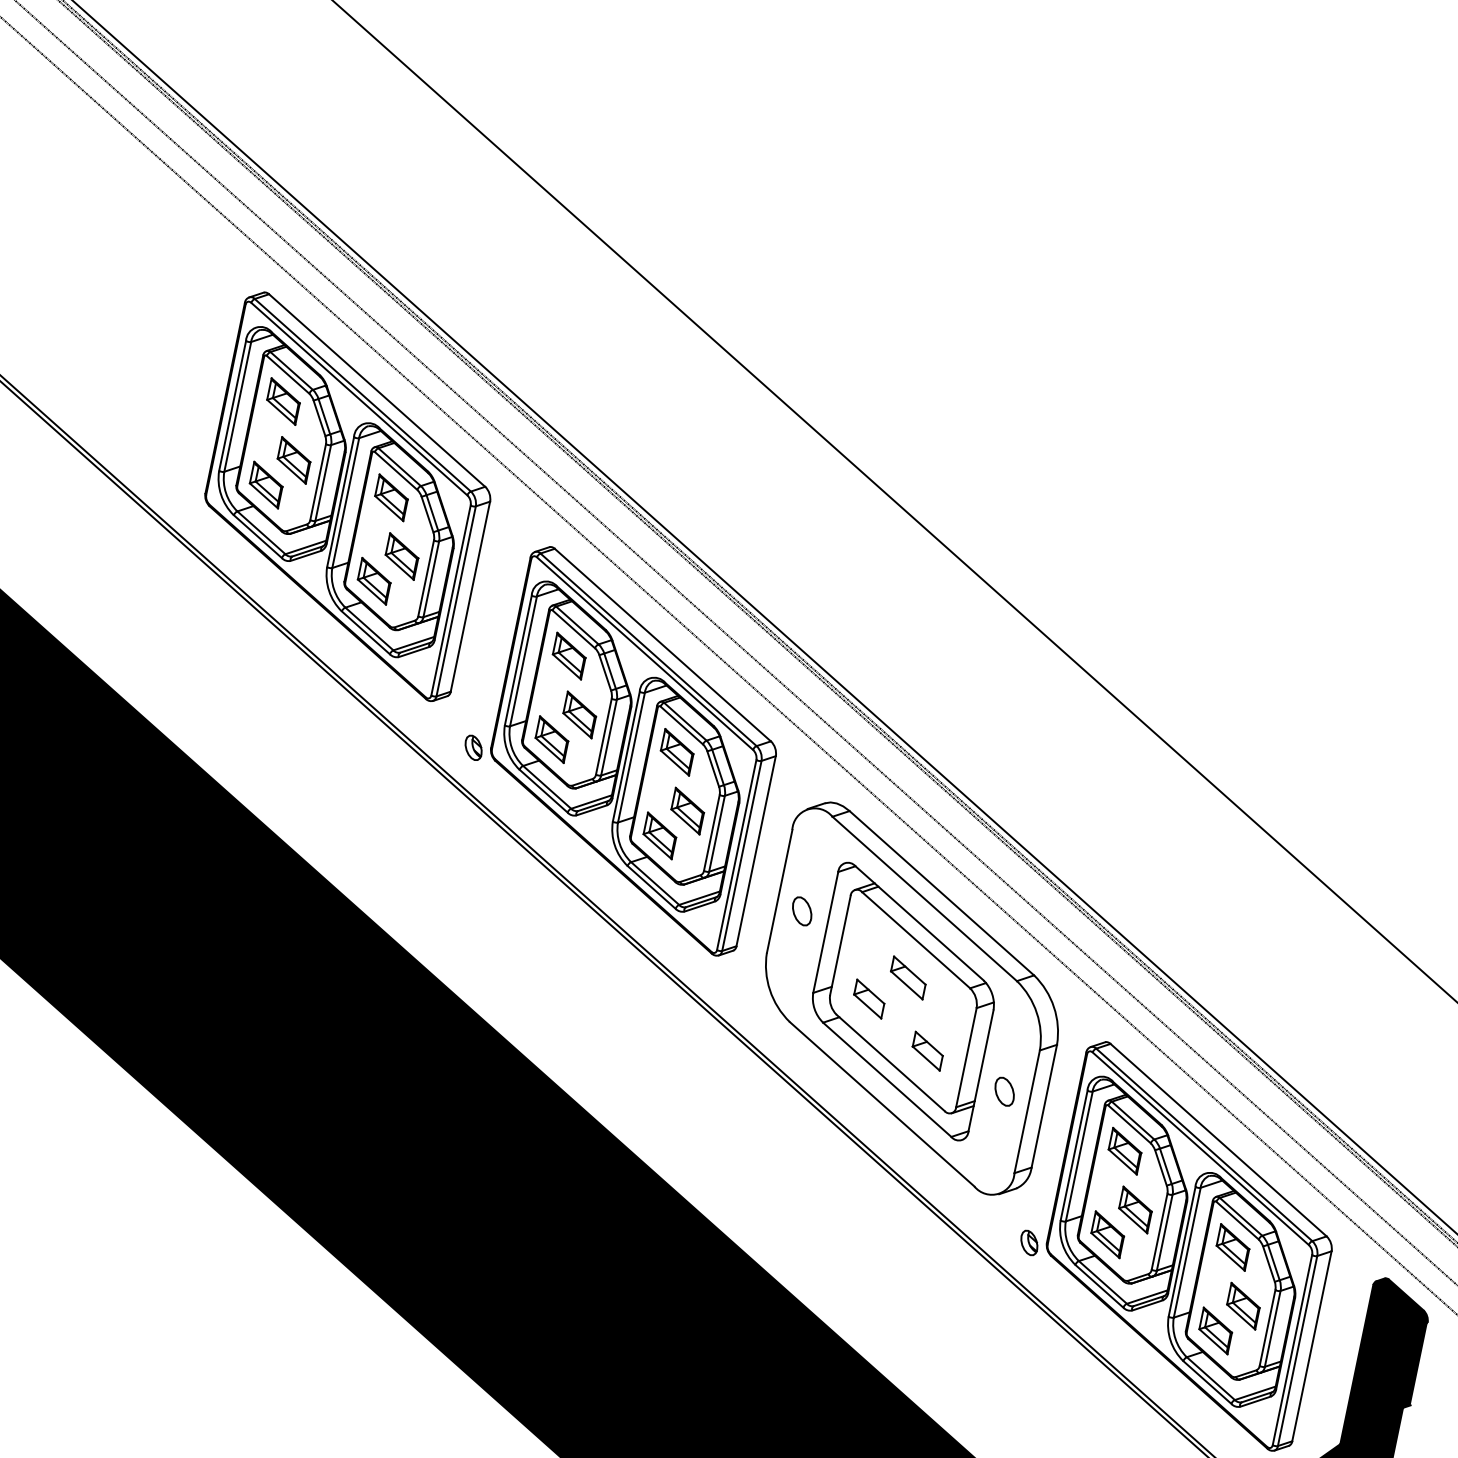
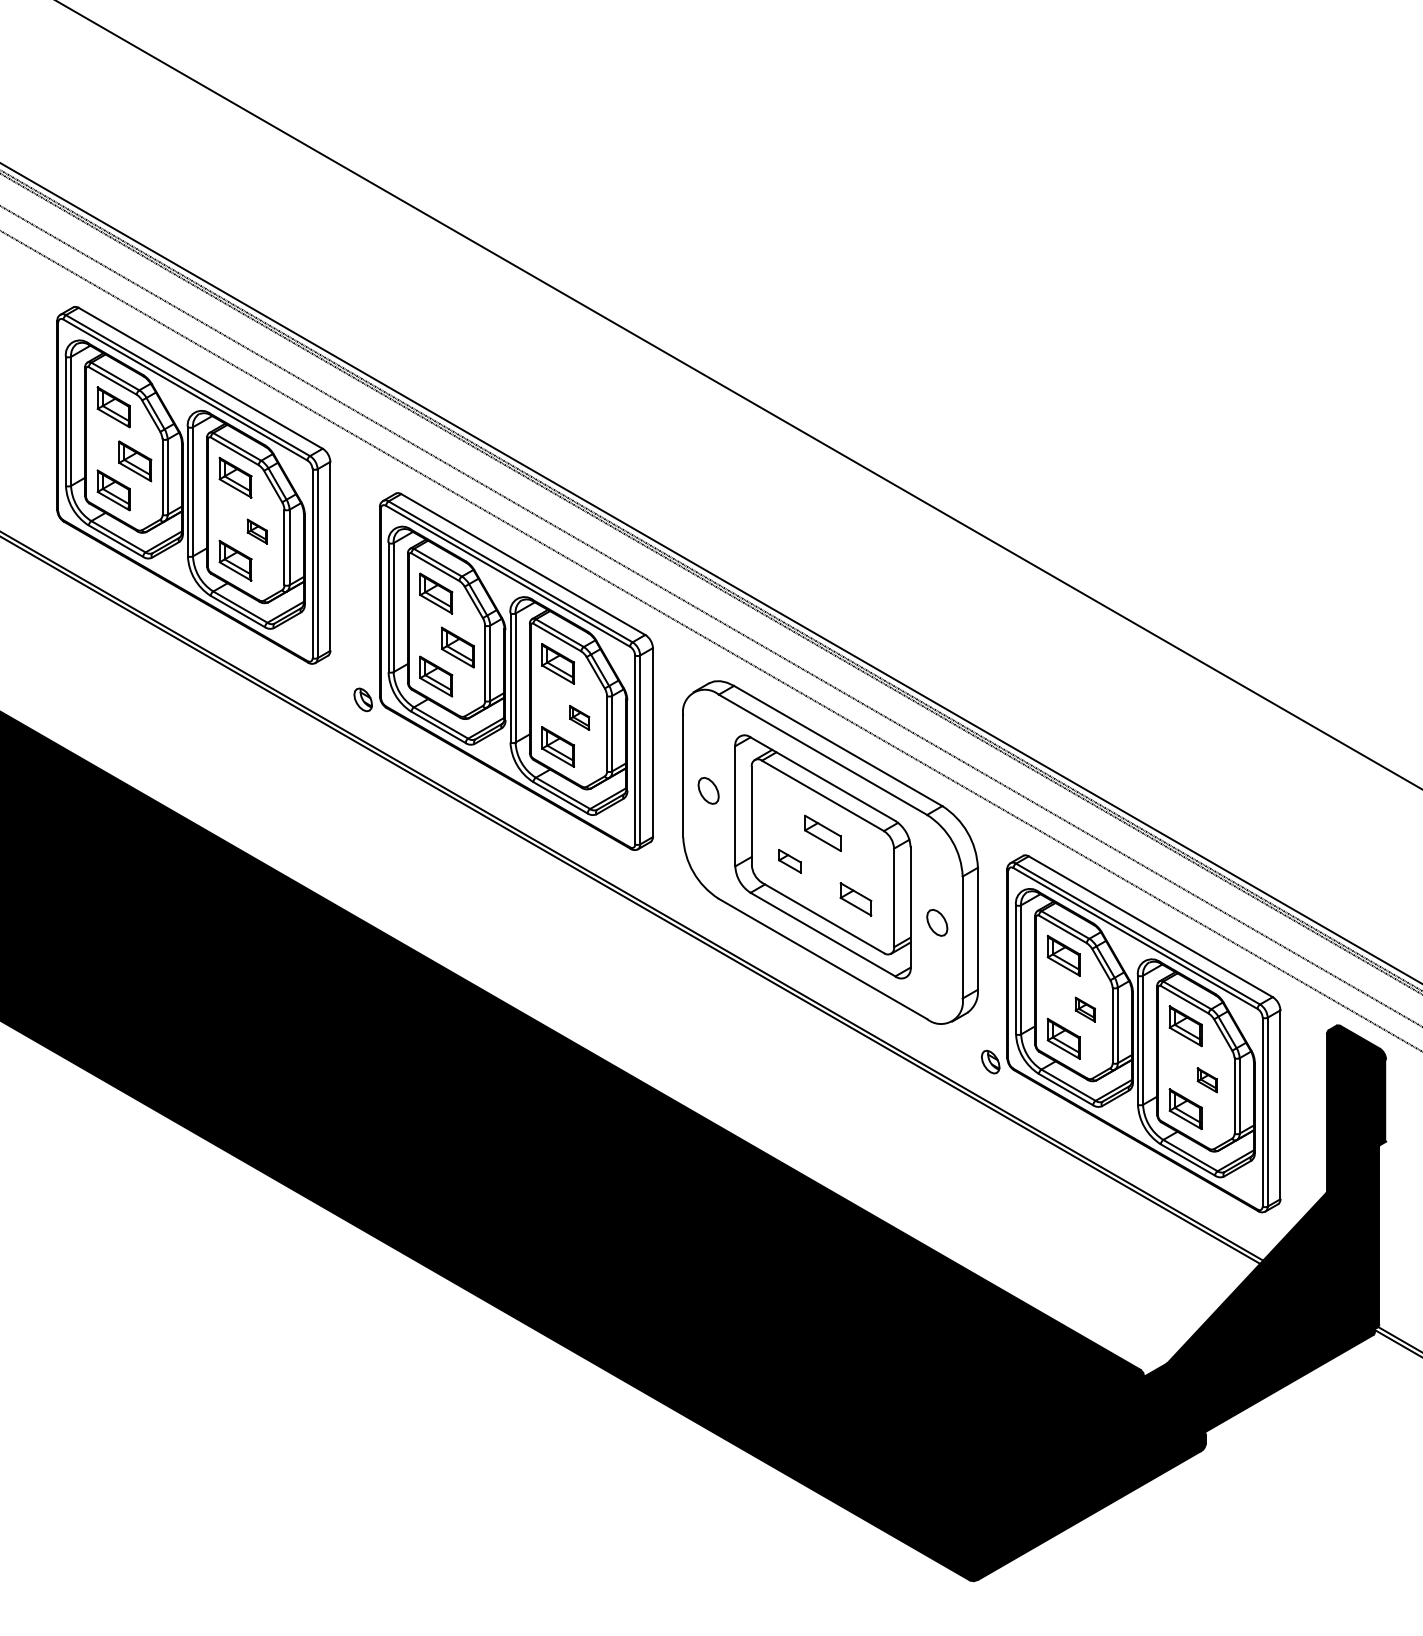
part: (402, 556) -> (257, 531), size x0.6
part: (687, 810) -> (579, 717), size x0.6
part: (868, 999) -> (789, 861), size x0.7
part: (1135, 1209) -> (1085, 1009), size x0.6
part: (1243, 1306) -> (1207, 1080), size x0.6

